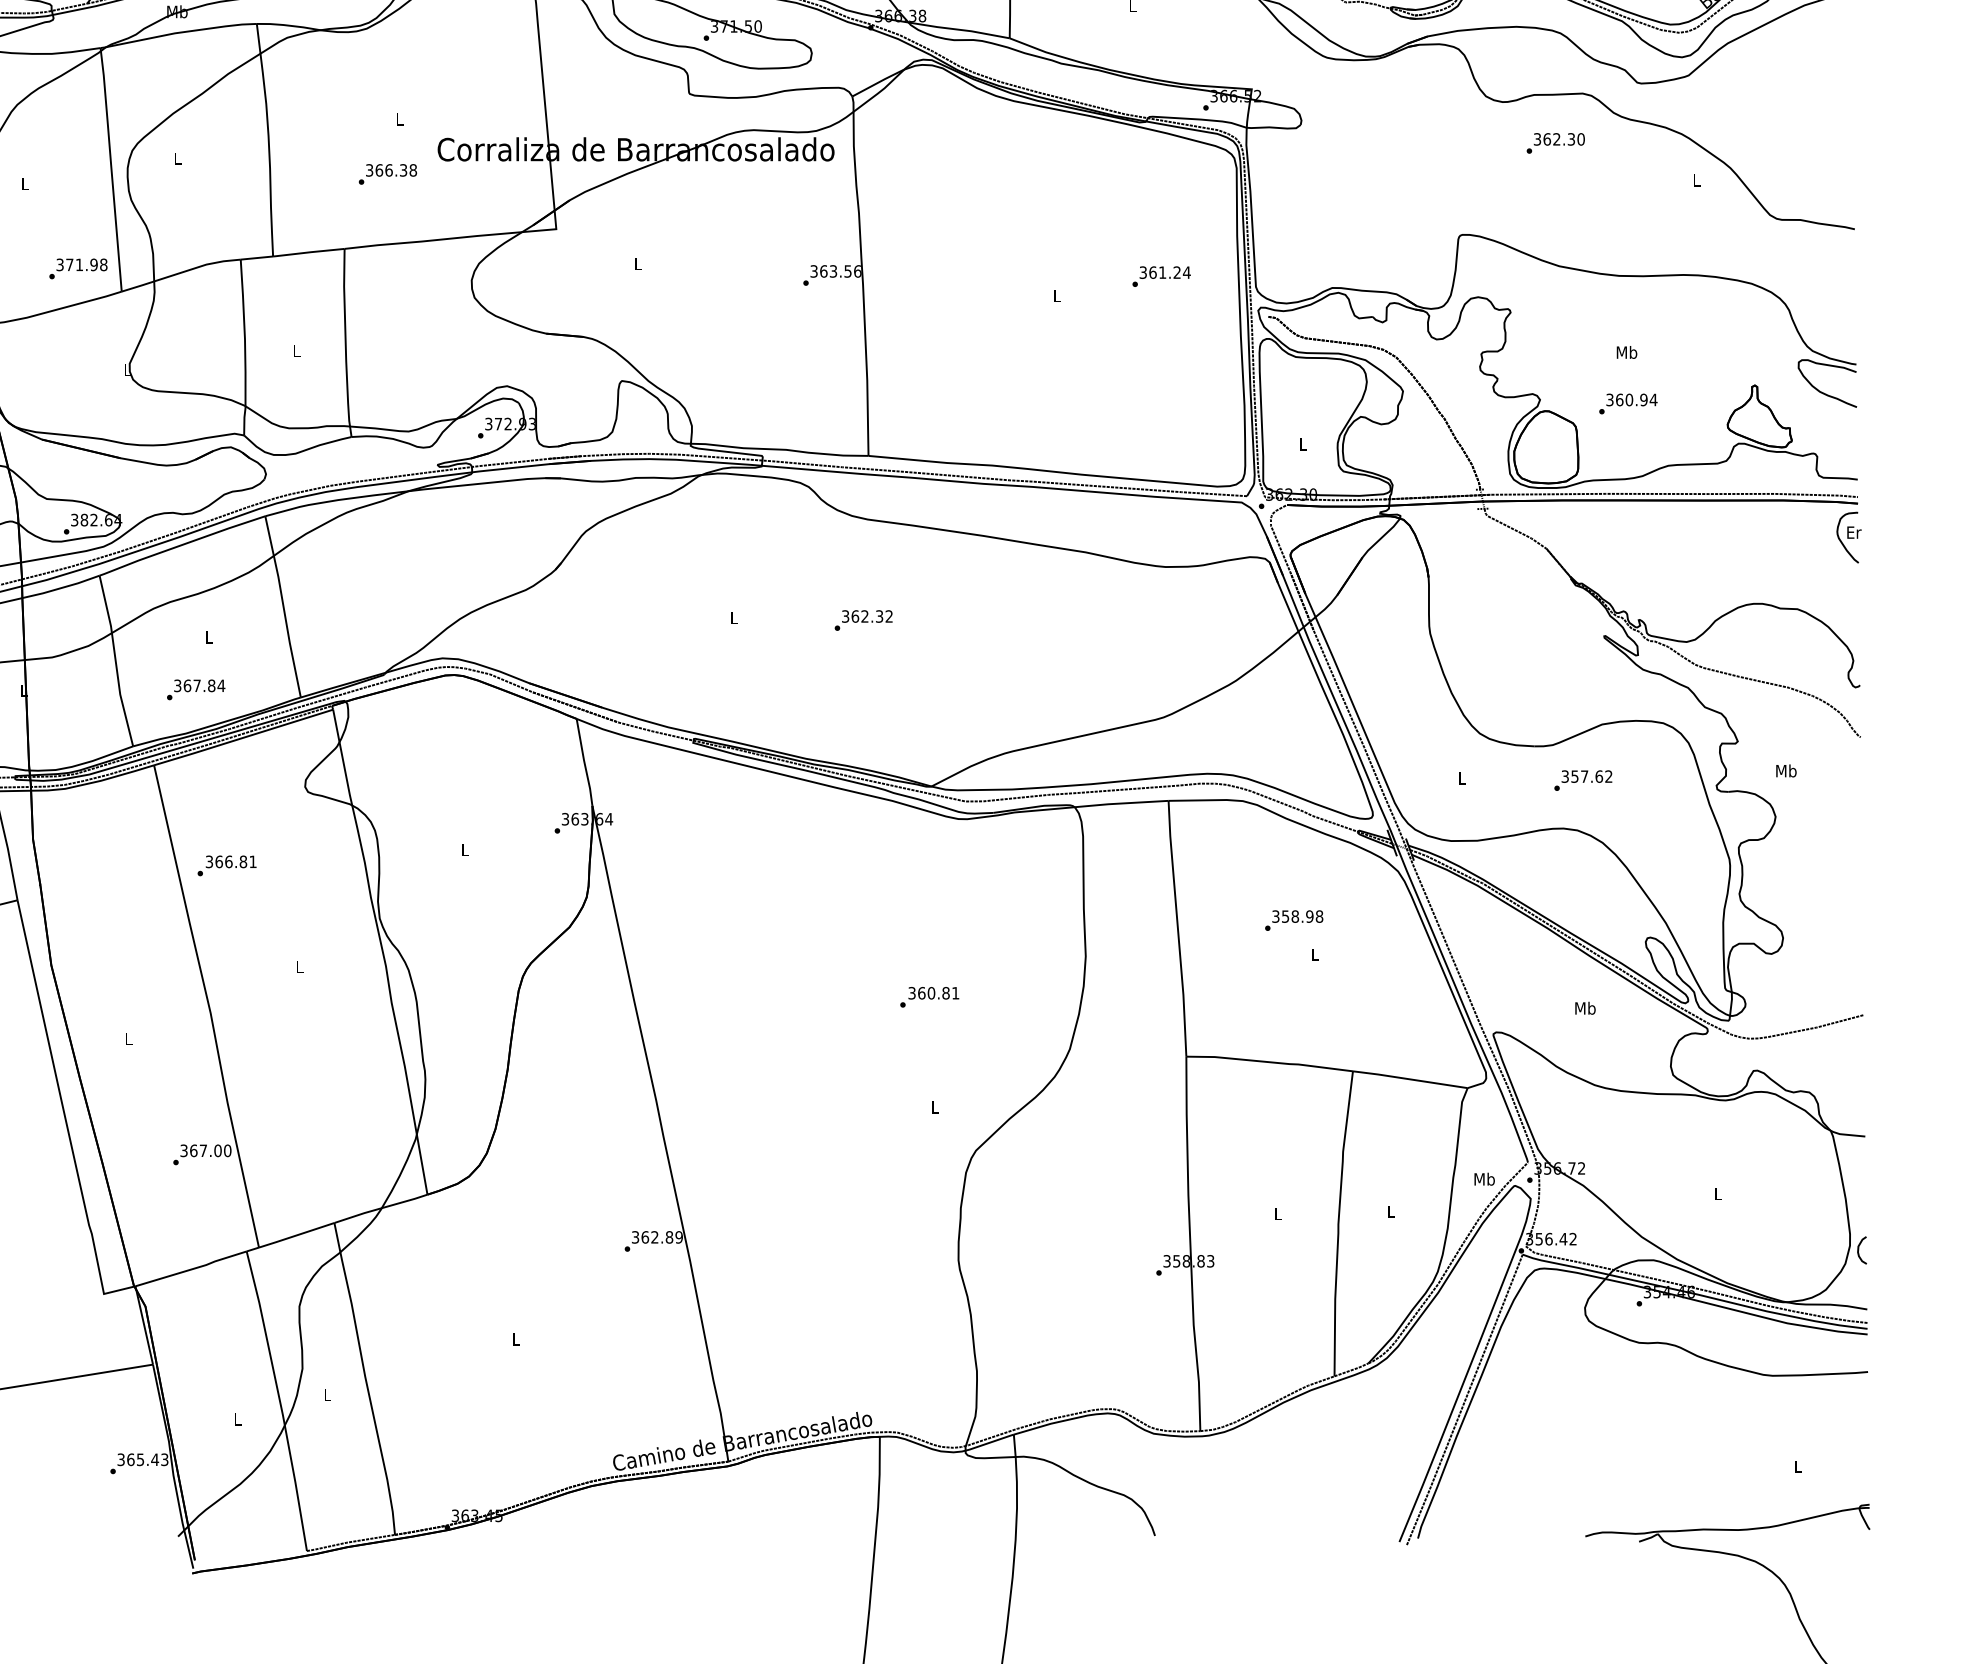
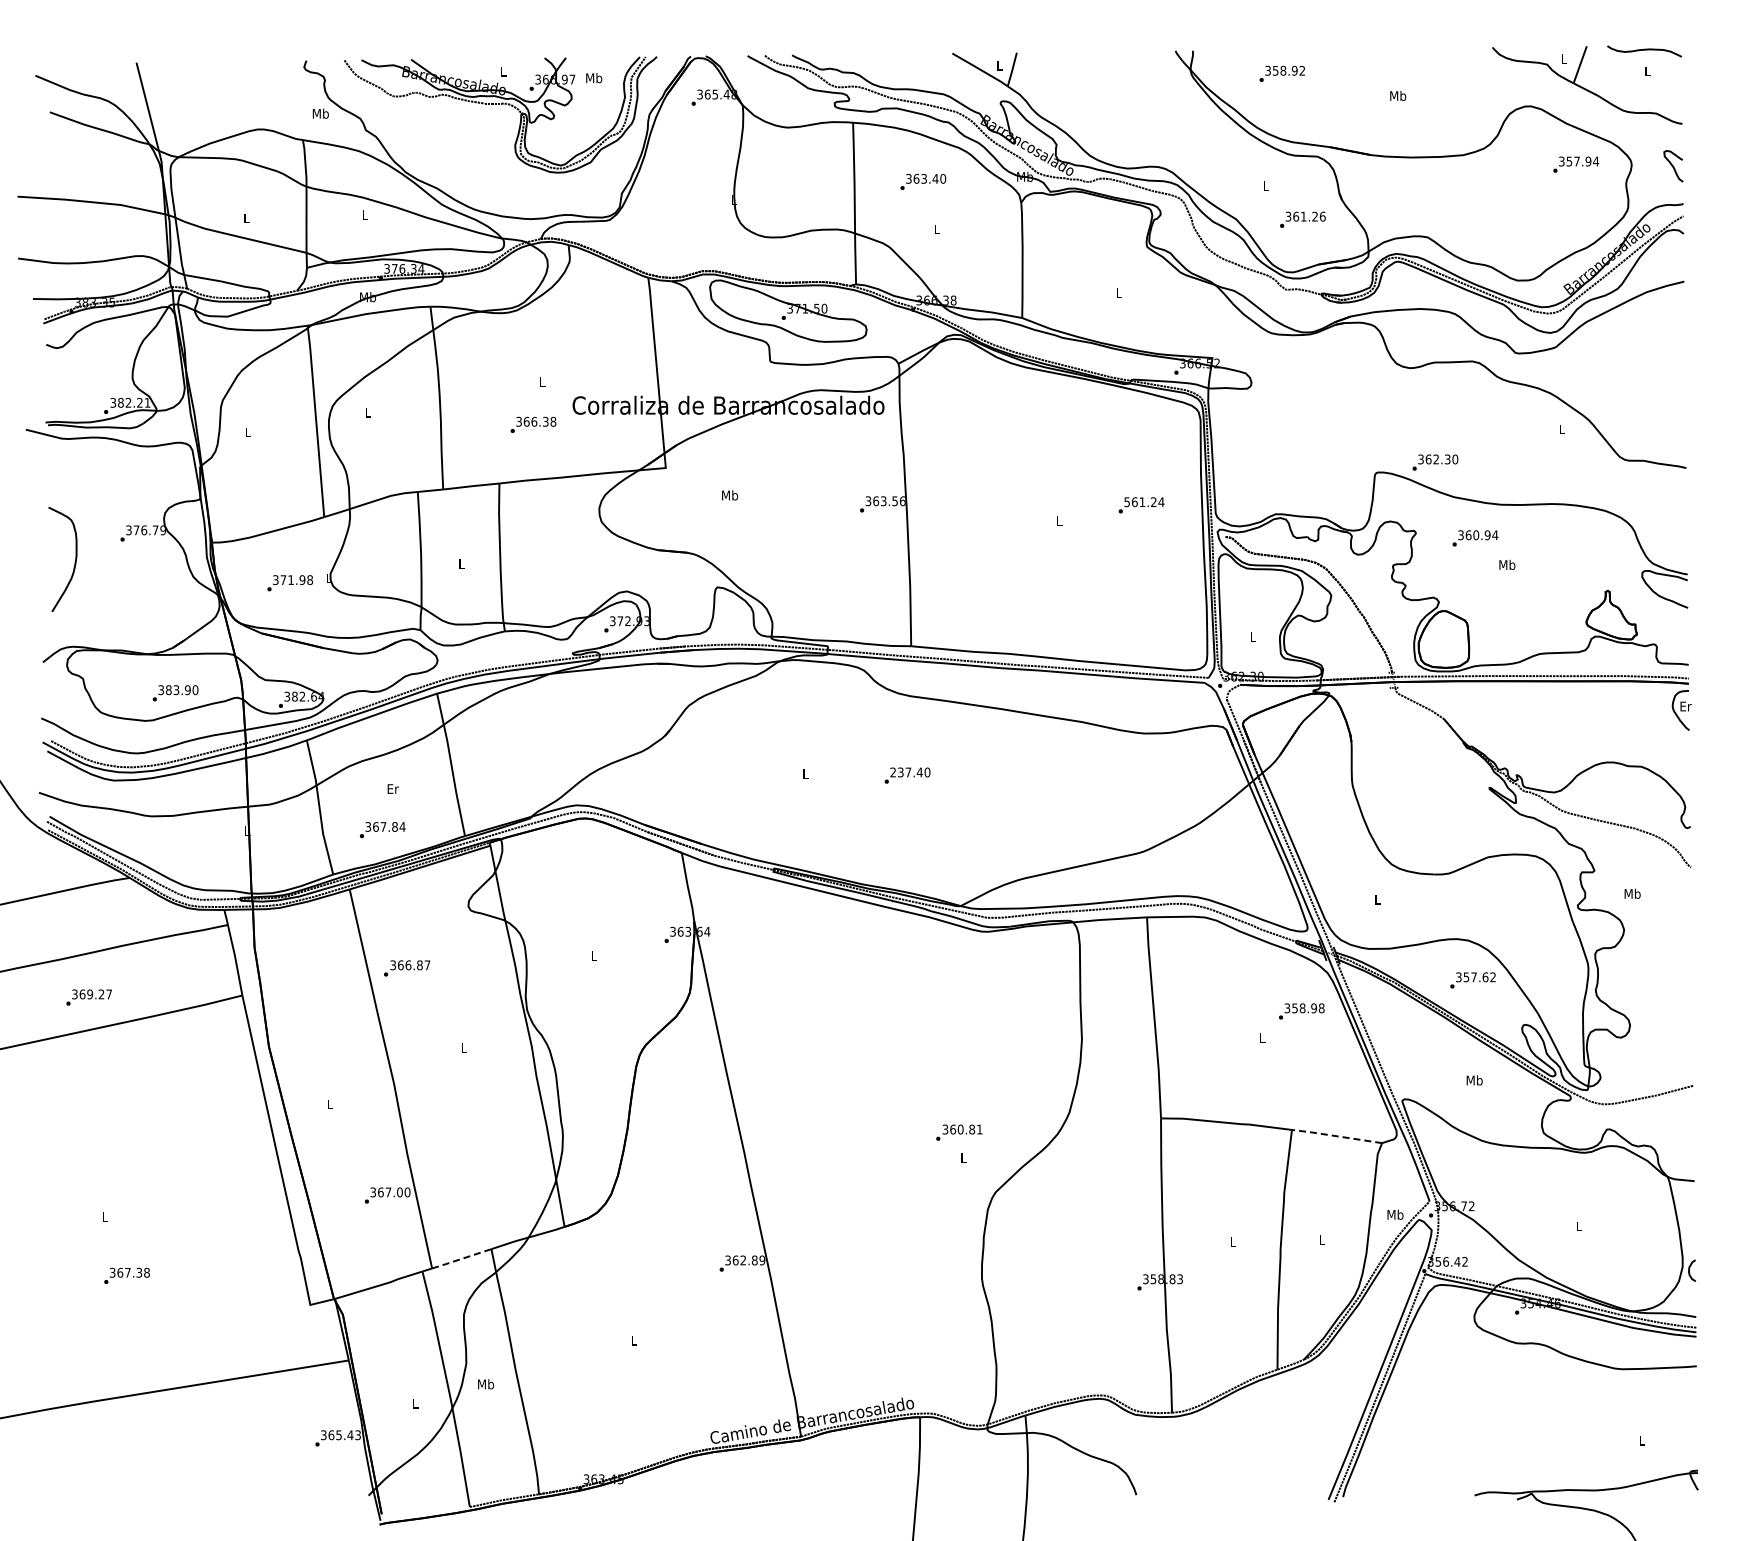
text: (1555, 143) -> (1435, 462), moved
text: (638, 264) -> (730, 495), L -> Mb
text: (78, 269) -> (290, 583), moved
text: (1142, 271) -> (1126, 501), 361.24 -> 561.24
text: (1628, 404) -> (1475, 538), moved
text: (867, 616) -> (910, 772), 362.32 -> 237.40
text: (208, 636) -> (392, 788), L -> Er
text: (1582, 780) -> (1472, 980), moved
text: (253, 862) -> (427, 965), 366.81 -> 366.87
text: (1293, 920) -> (1301, 1011), moved
text: (929, 996) -> (959, 1132), moved
line: (1409, 1079) -> (1336, 1136), solid -> dashed
line: (296, 1236) -> (461, 1259), solid -> dashed
text: (328, 1395) -> (486, 1384), L -> Mb

